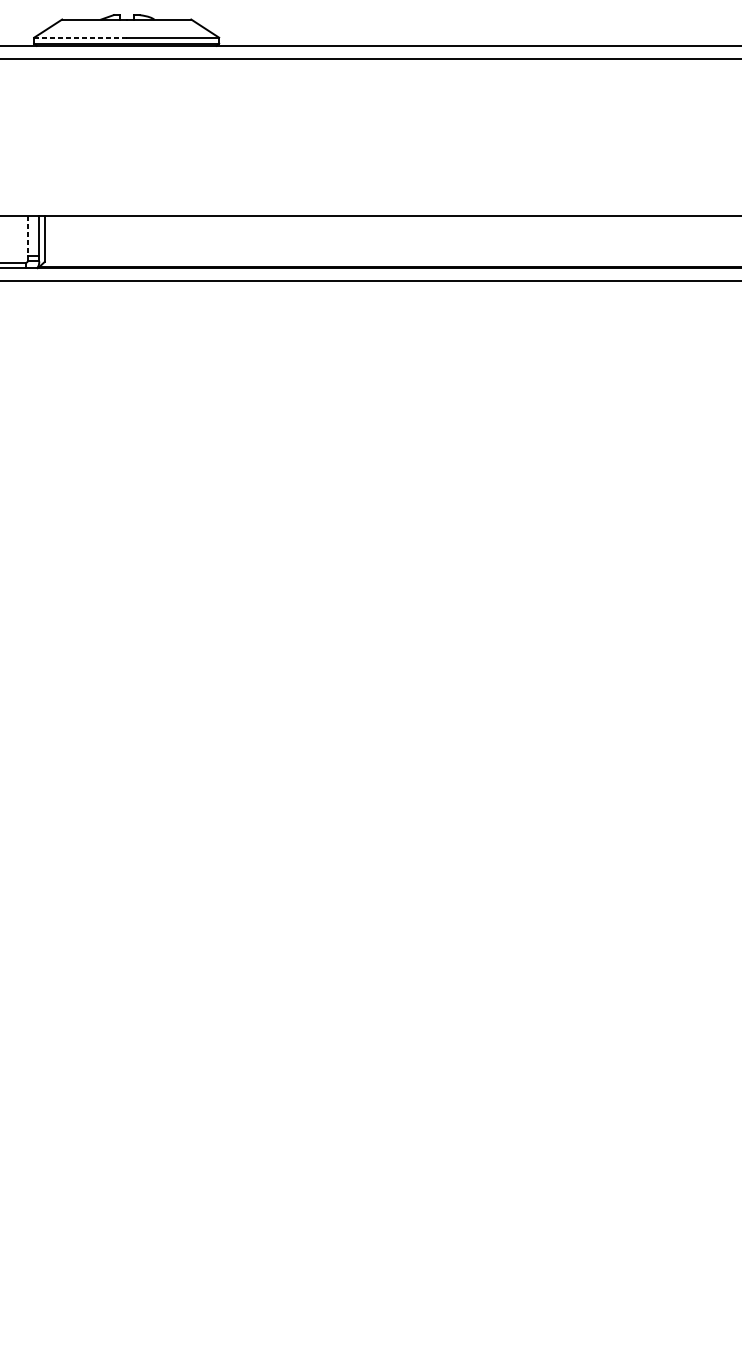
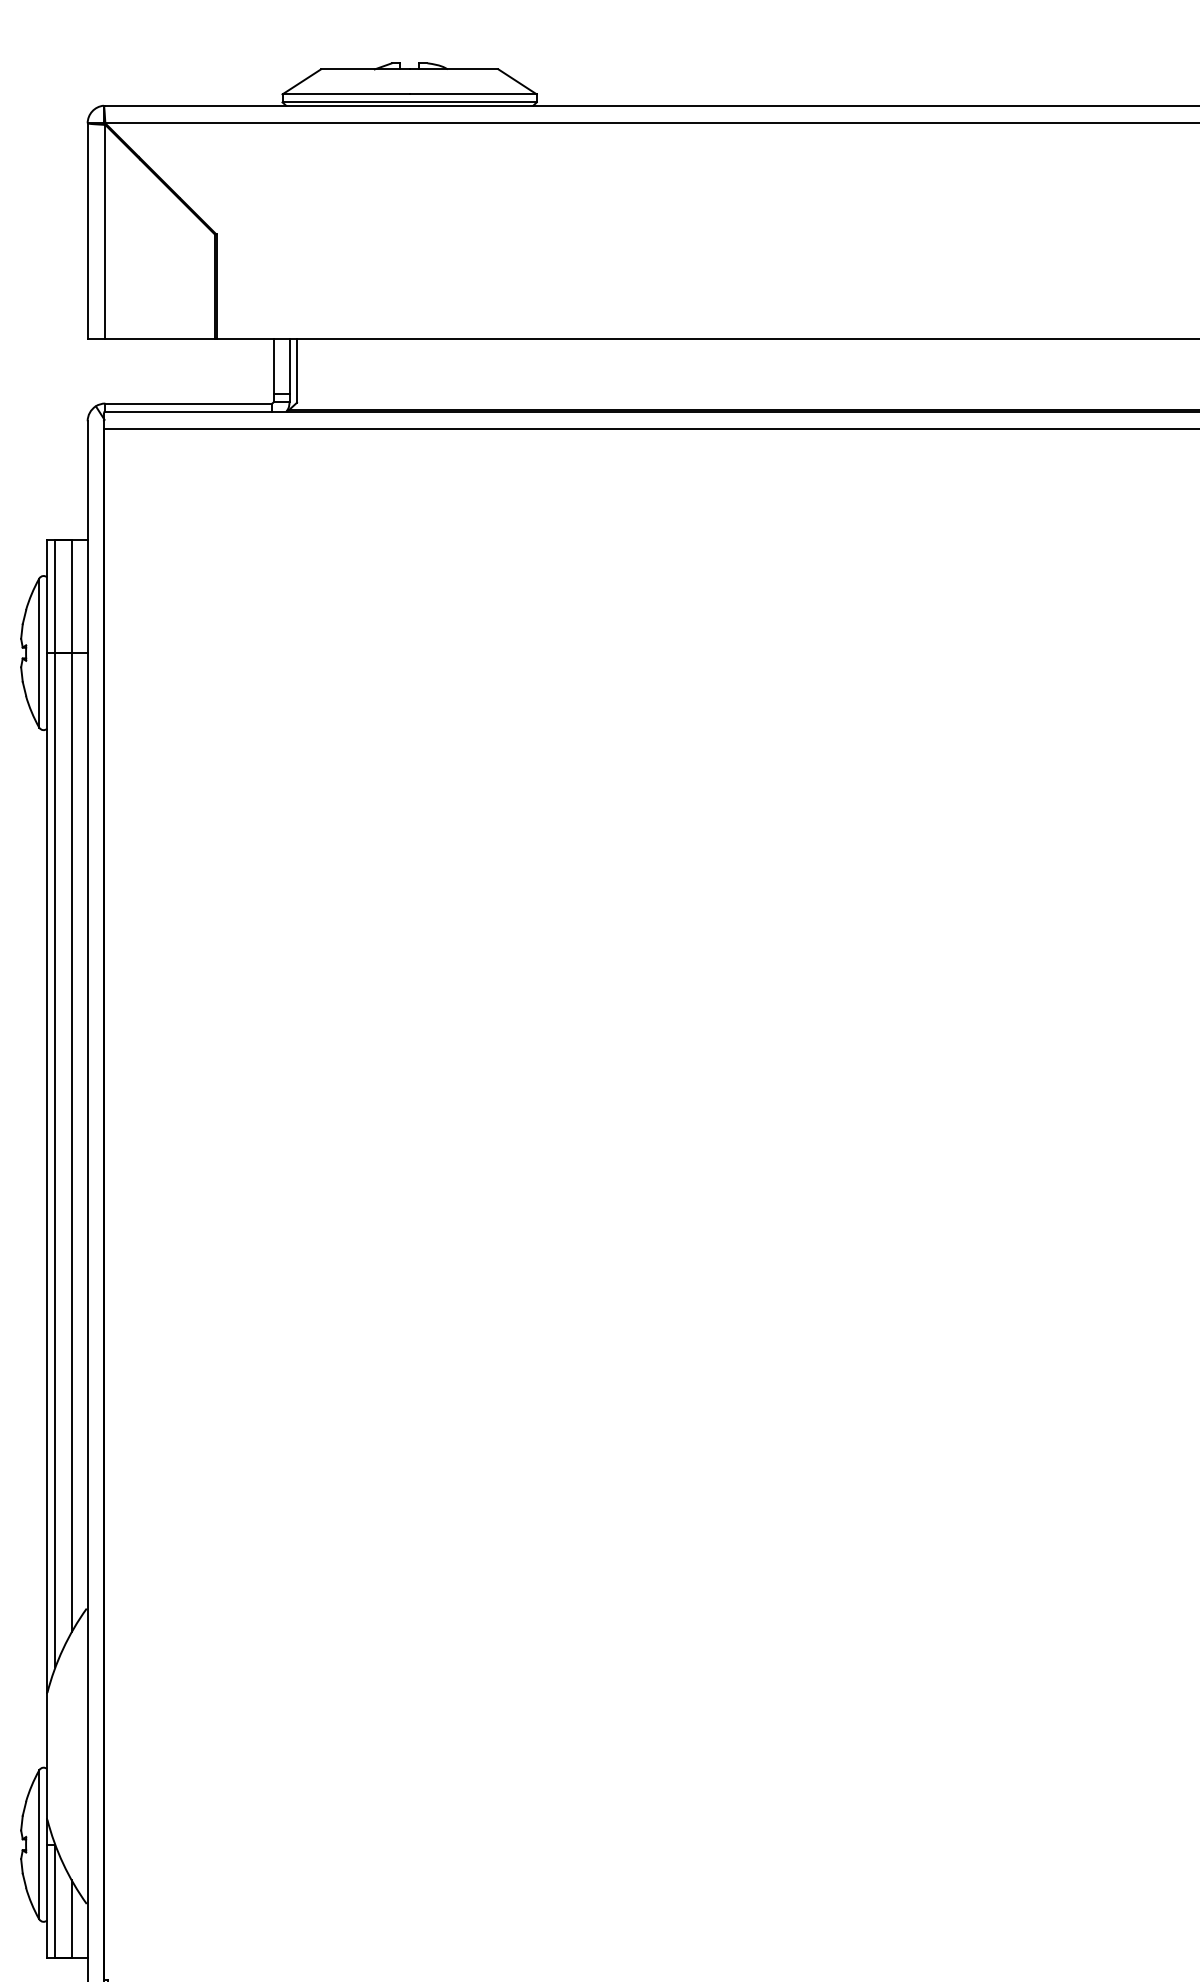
line: (80, 37) -> (346, 94), dashed -> solid
line: (27, 236) -> (273, 367), dashed -> solid

